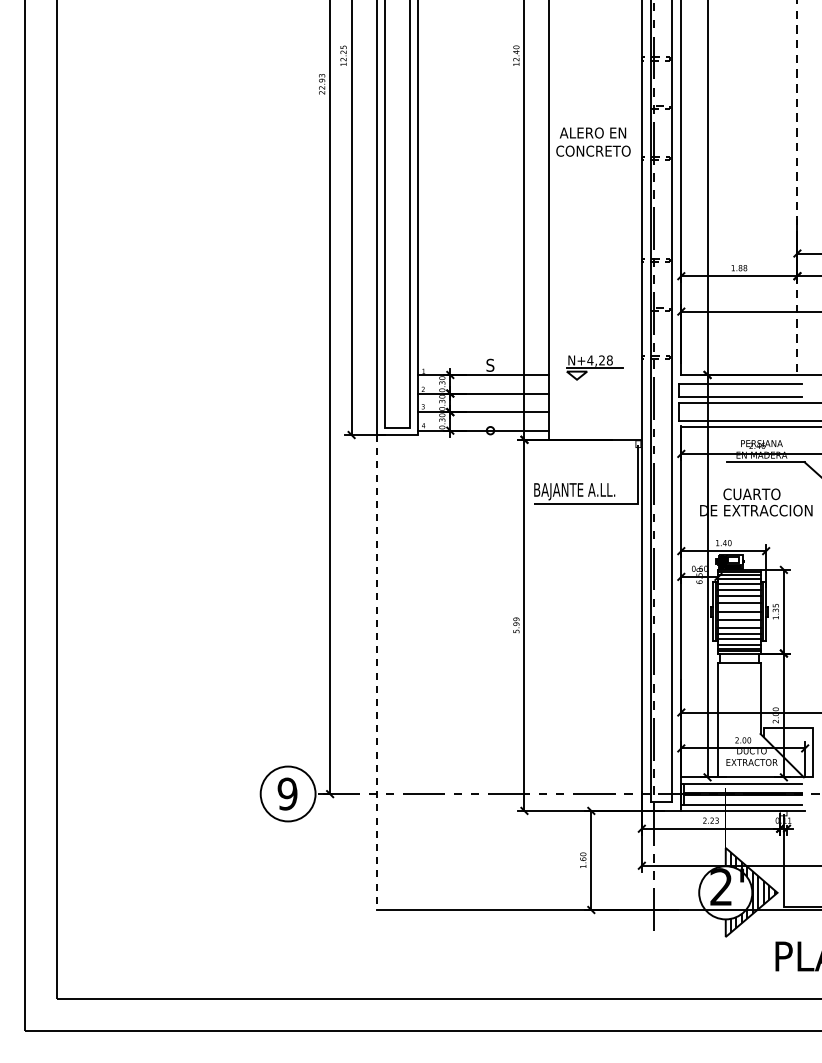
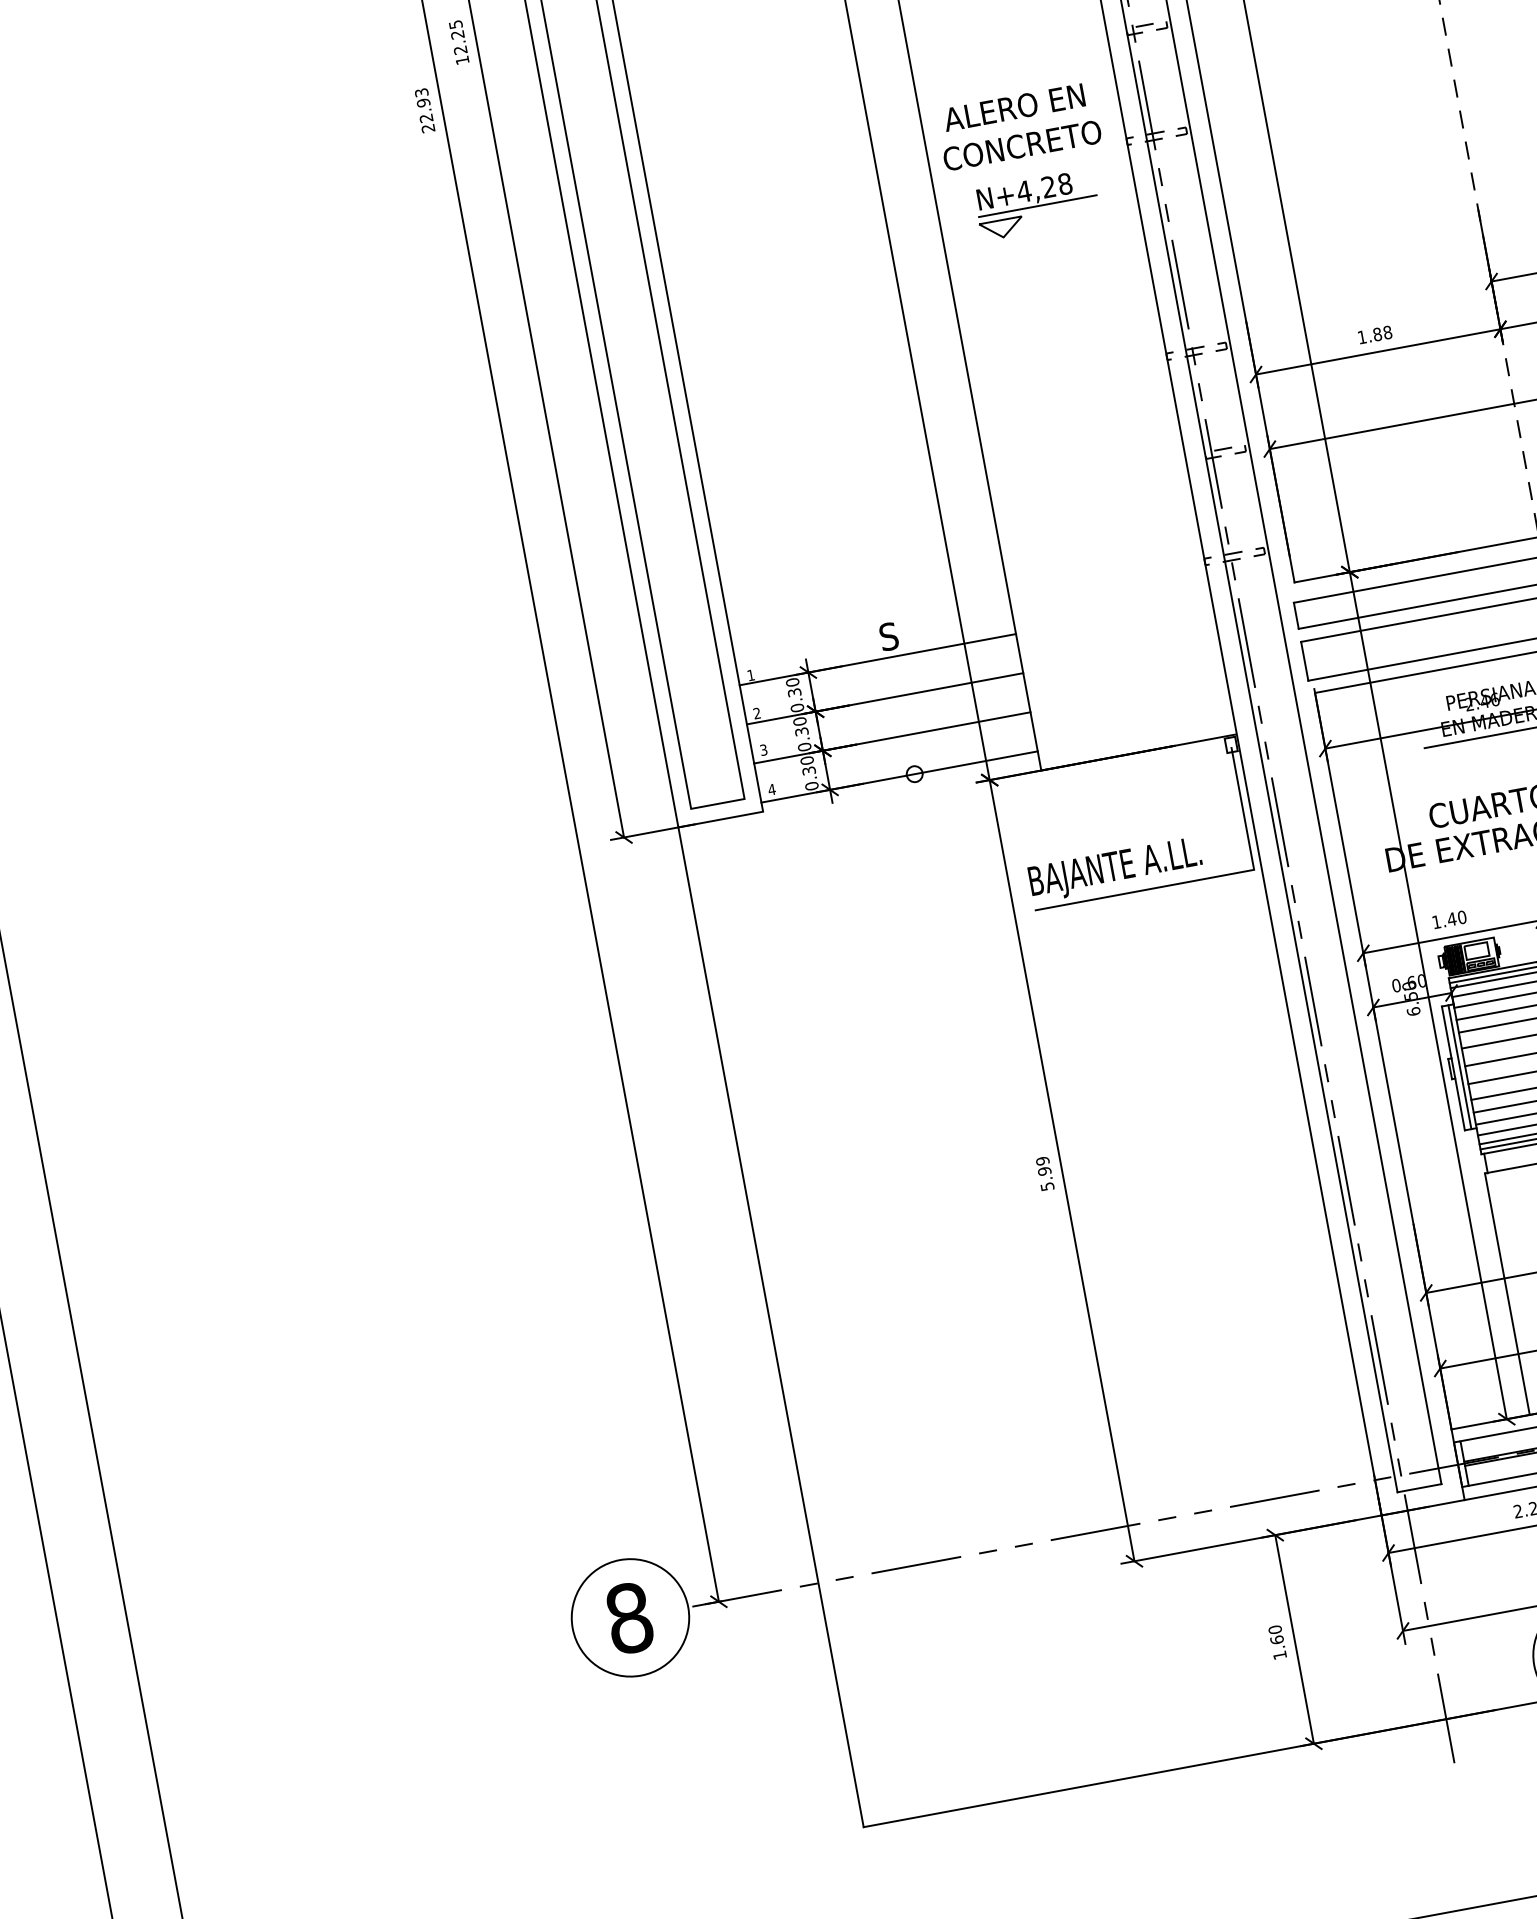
part: (594, 367) -> (1035, 204), moved
line: (377, 673) -> (771, 1329), dashed -> solid
text: (287, 793) -> (628, 1617), 9 -> 8

